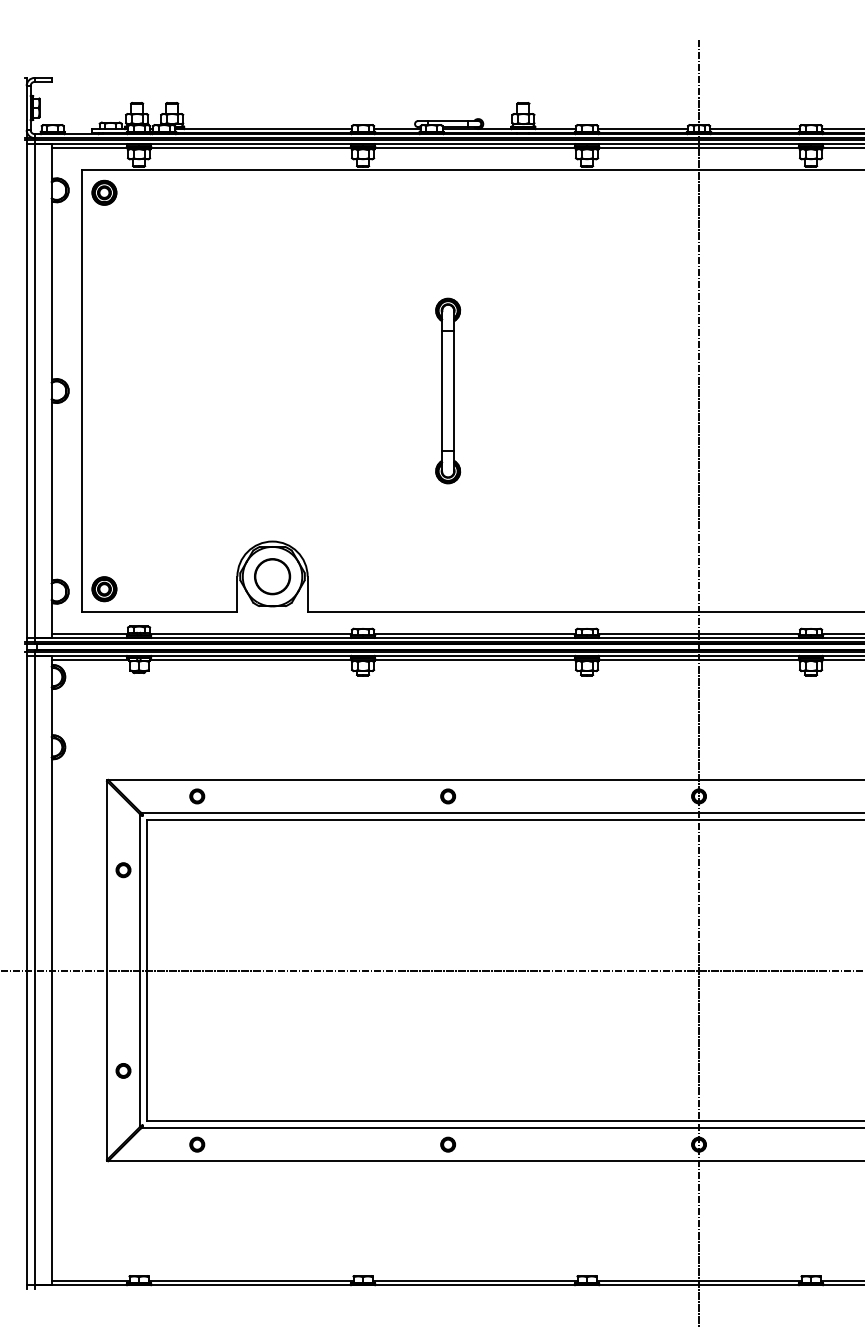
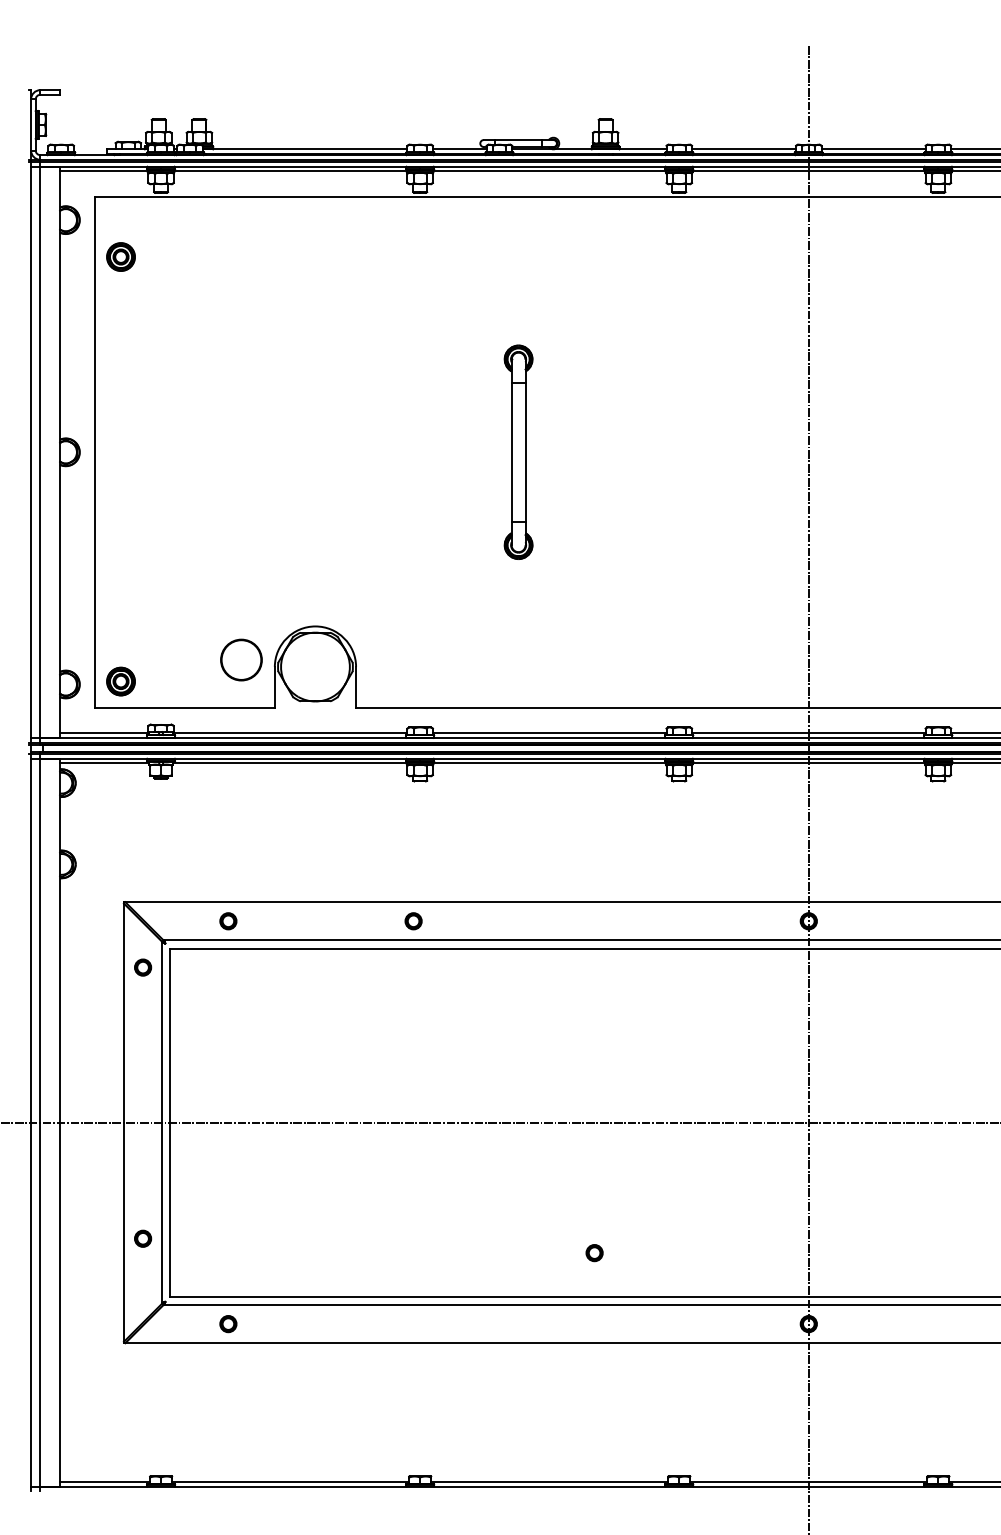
part: (103, 192) -> (120, 256), moved
part: (272, 576) -> (241, 659), moved
part: (448, 796) -> (413, 921), moved
part: (123, 870) -> (143, 967), moved
part: (448, 1145) -> (594, 1253), moved

